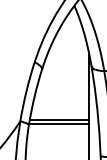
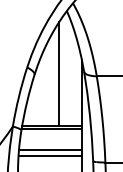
line: (66, 68) -> (59, 73), added
line: (56, 144) -> (49, 149), added
line: (56, 151) -> (49, 156), added

